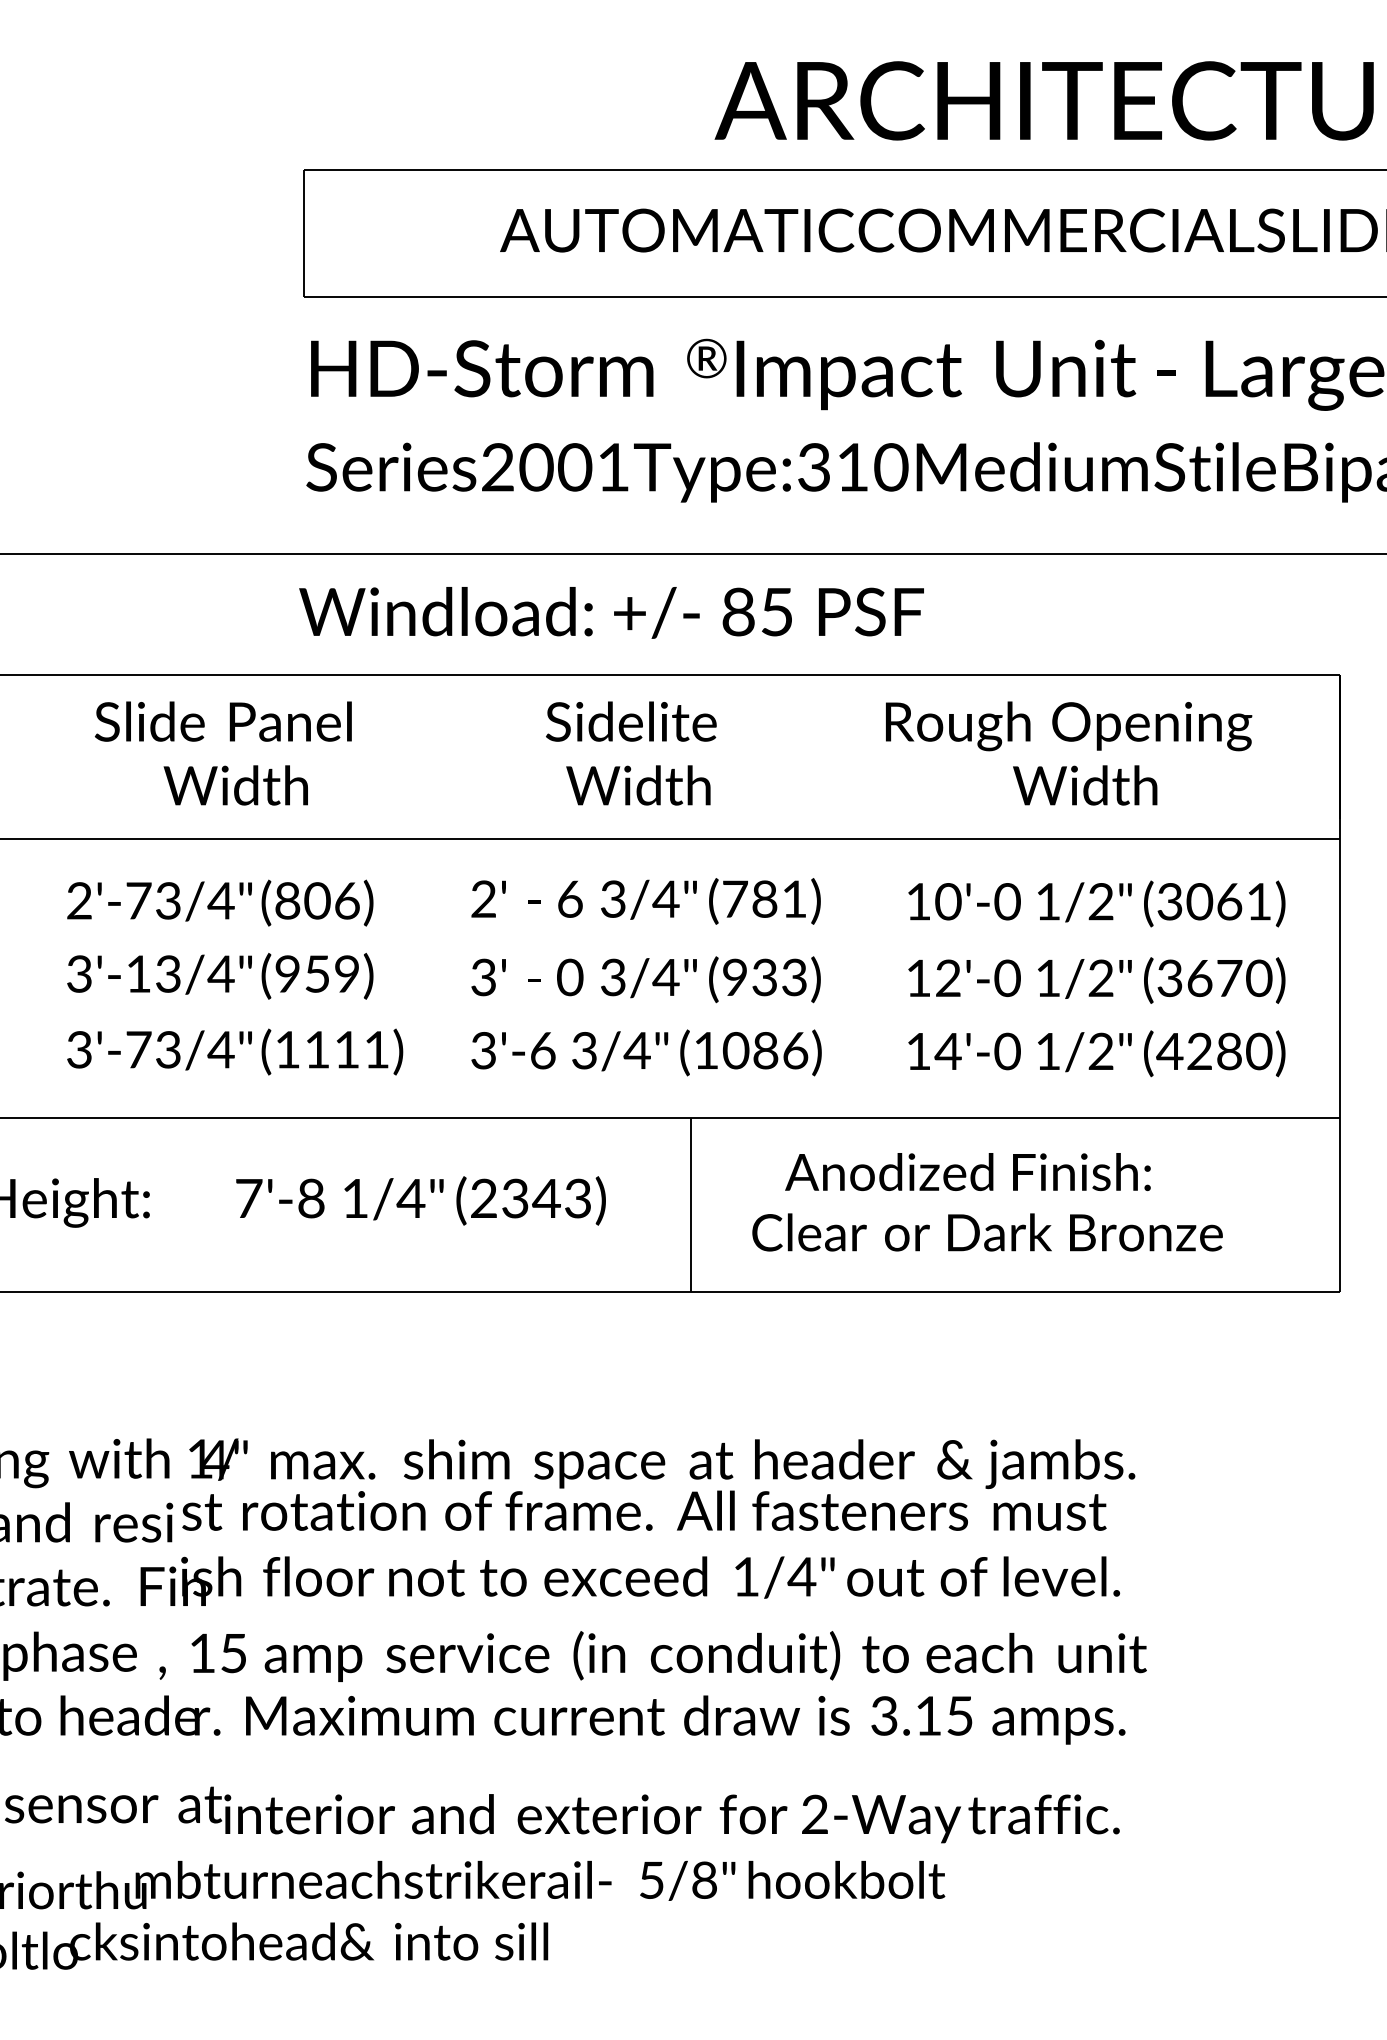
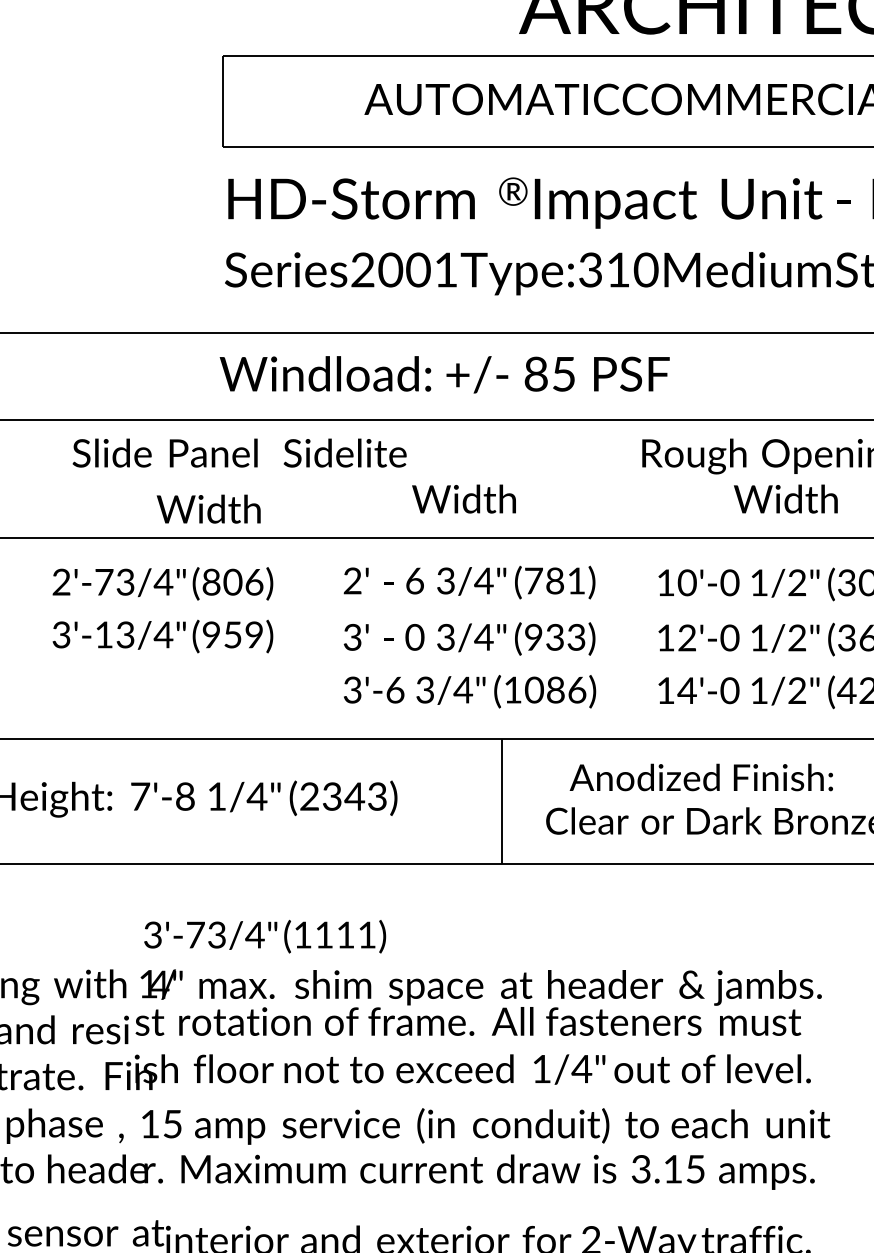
text: (631, 721) -> (345, 453), moved
text: (235, 785) -> (208, 509), moved
text: (235, 1051) -> (265, 936), moved
text: (420, 1200) -> (263, 798), moved

